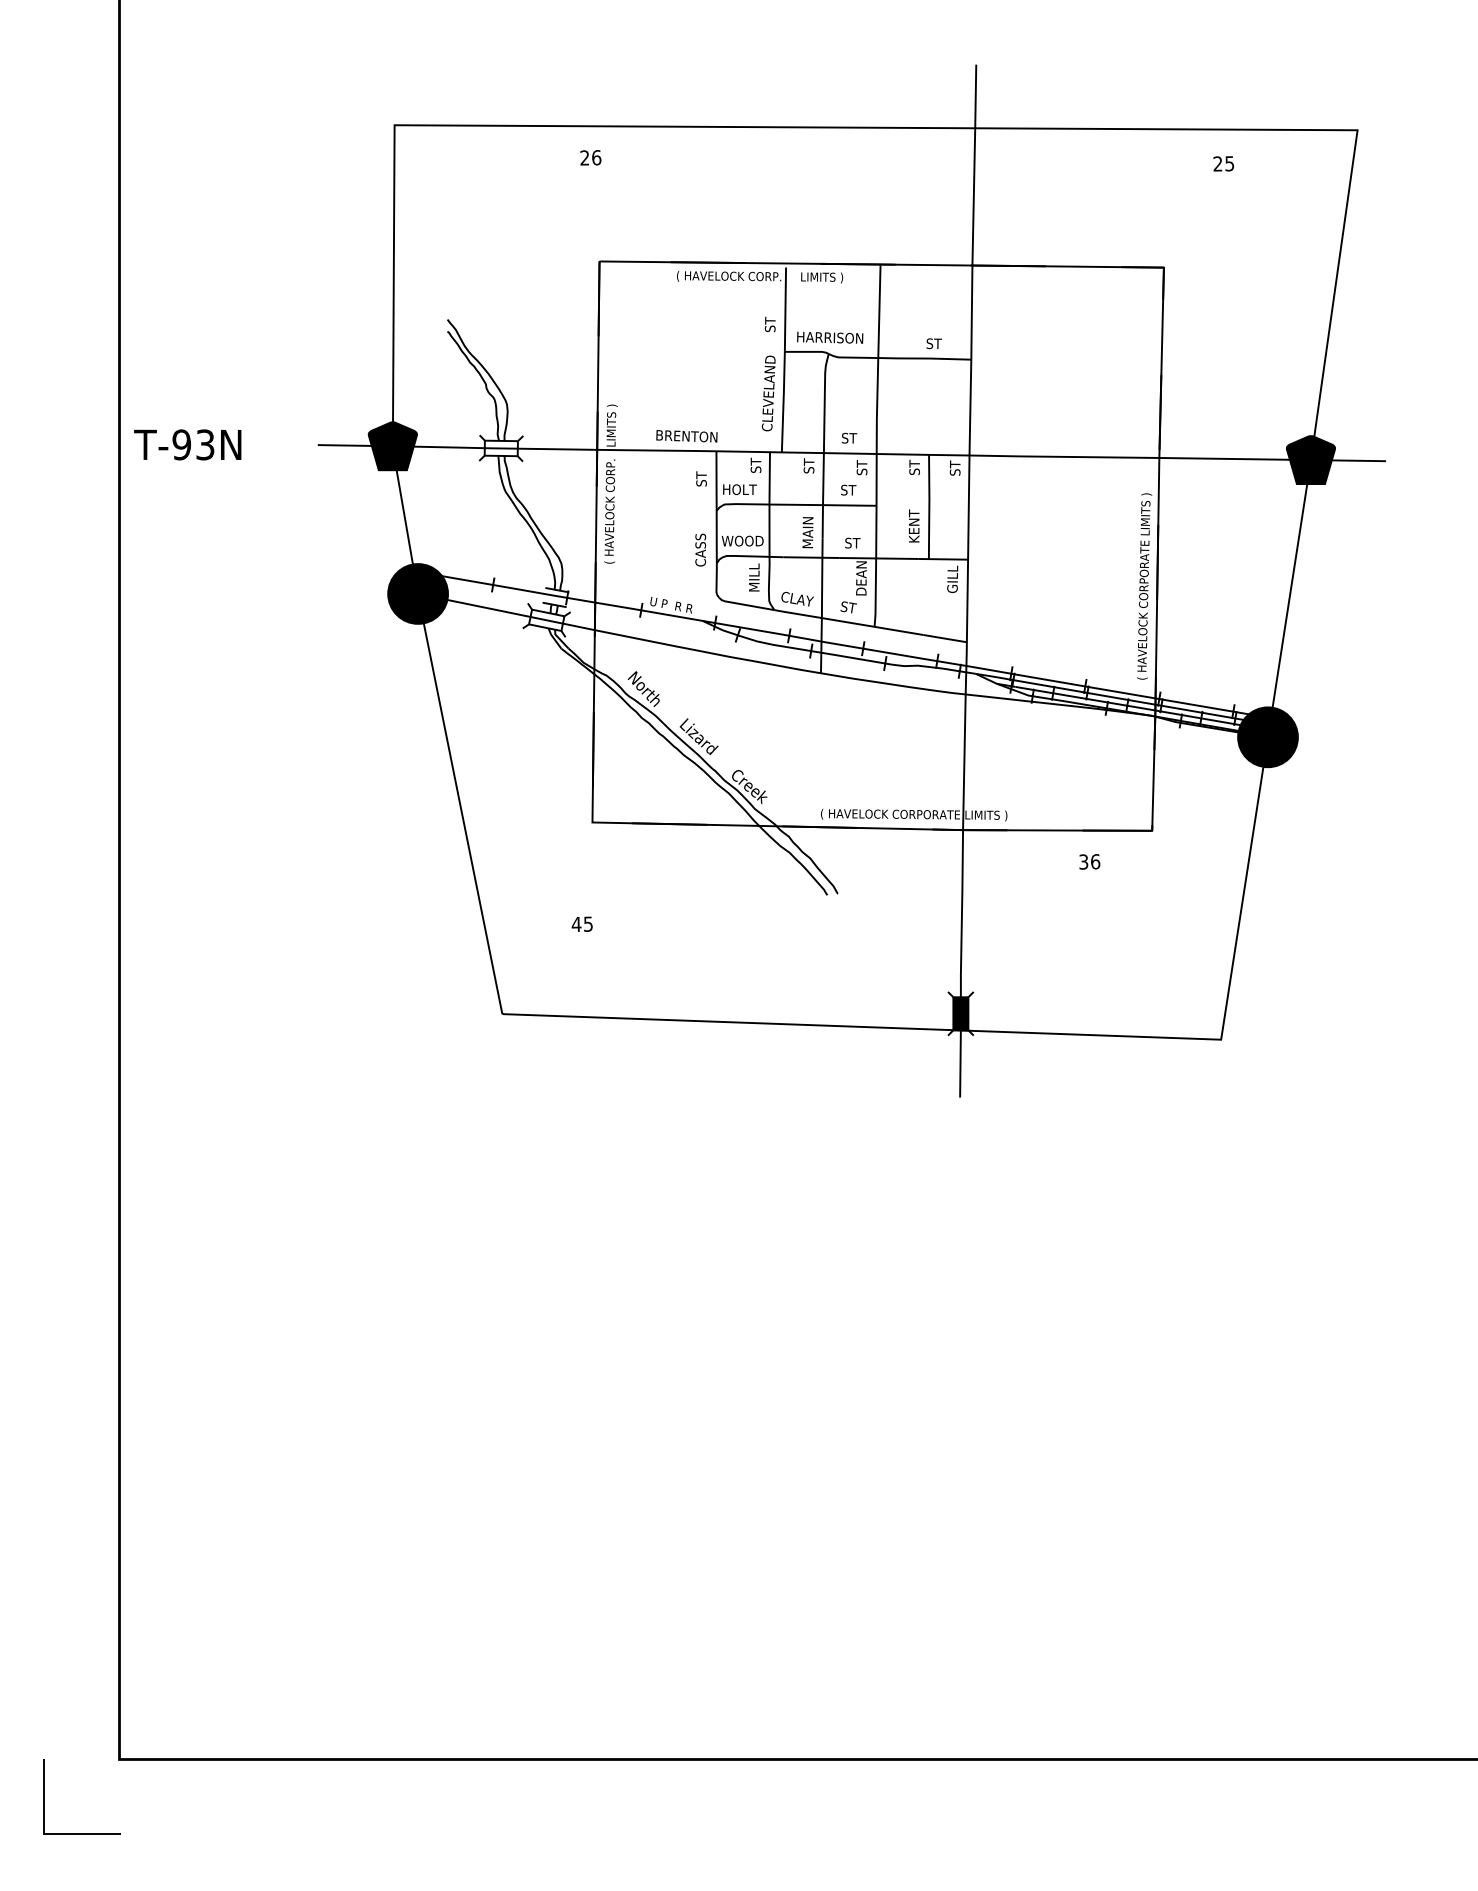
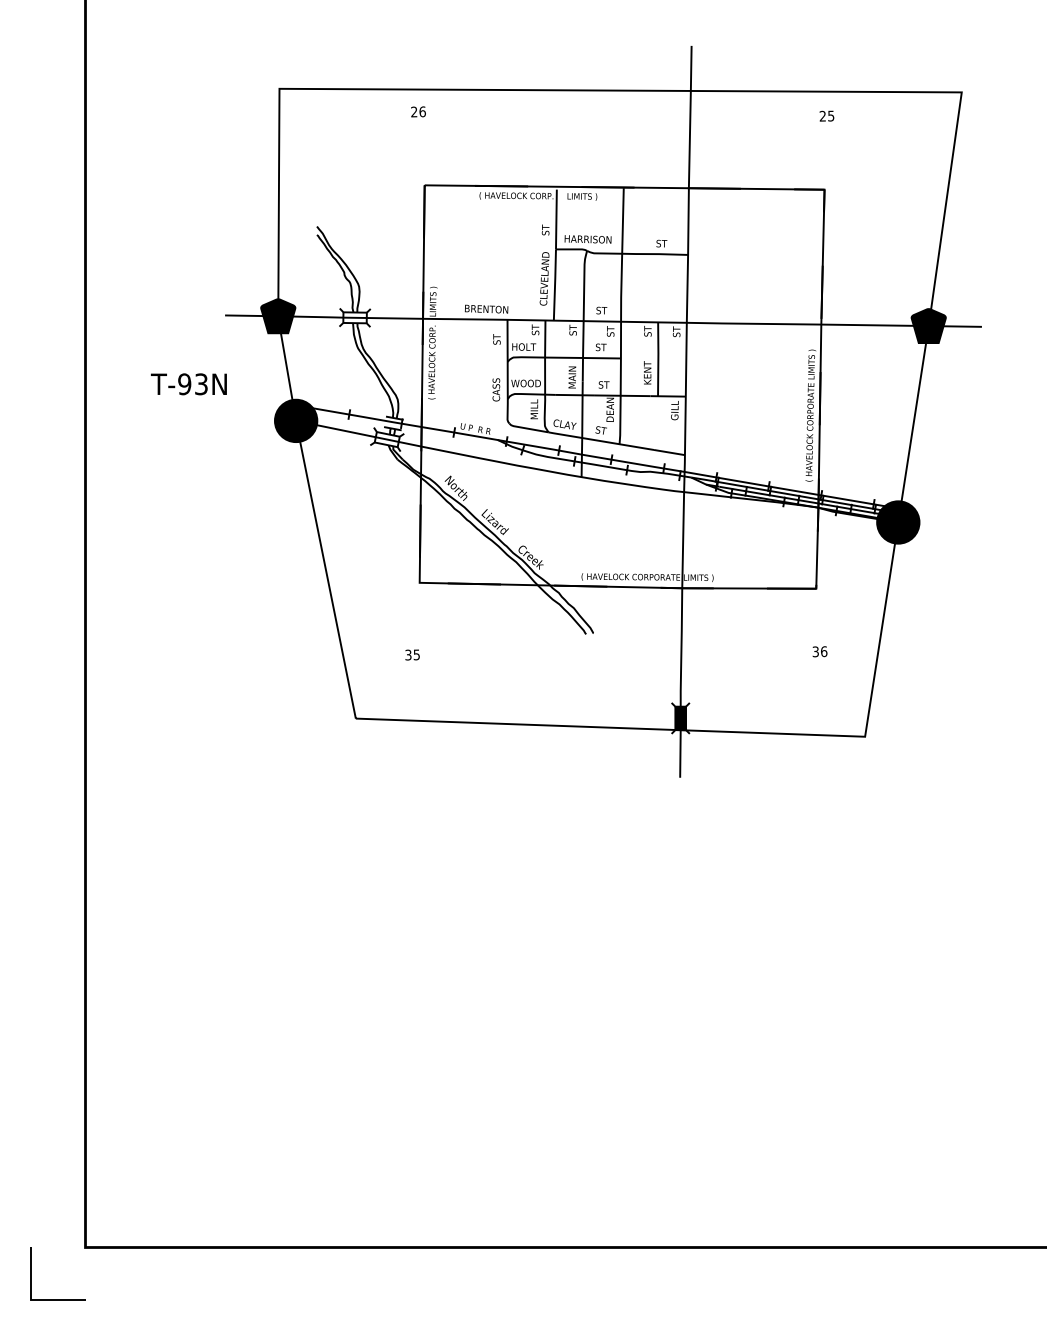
text: (1223, 162) -> (826, 115), moved
text: (187, 445) -> (188, 384), moved
text: (1089, 861) -> (819, 651), moved
text: (576, 923) -> (408, 654), 45 -> 35

